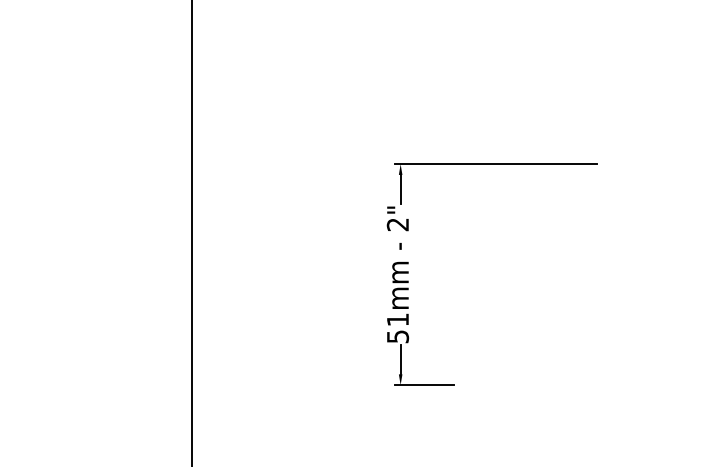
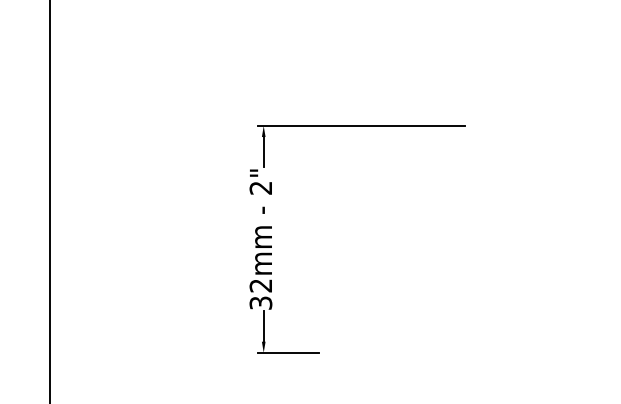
text: (397, 327) -> (260, 293), 51mm -> 32mm

